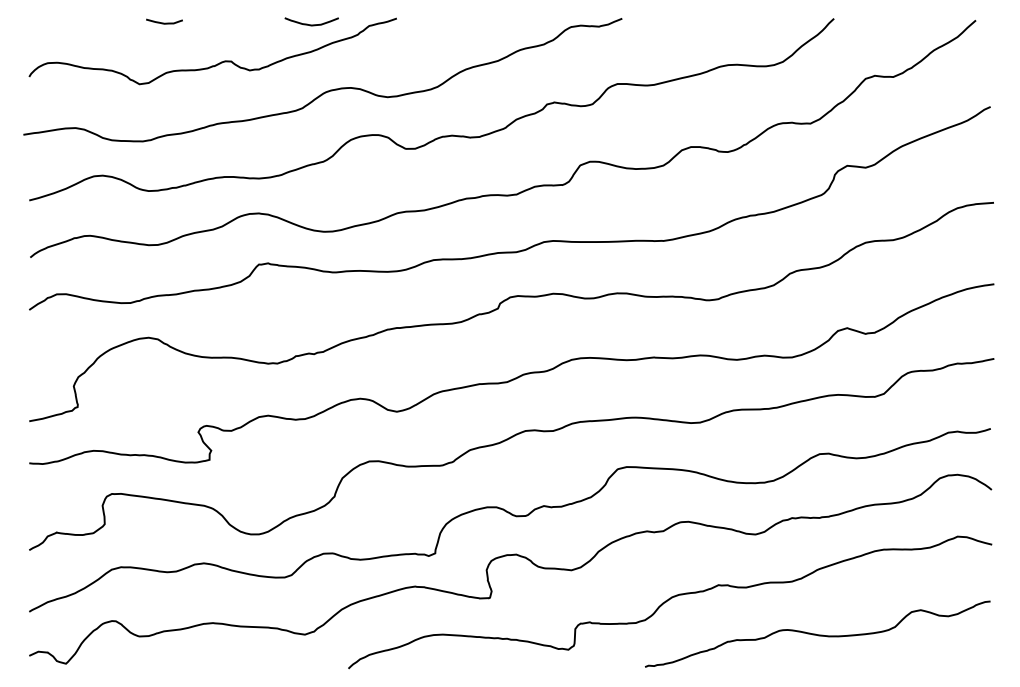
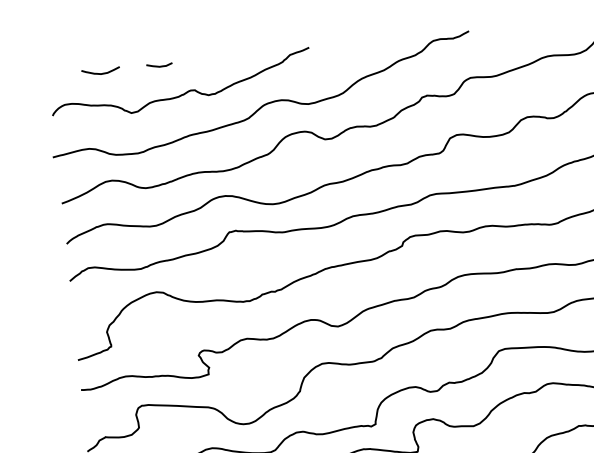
curve: (164, 22) -> (159, 65), moved
curve: (311, 24) -> (100, 73), moved

